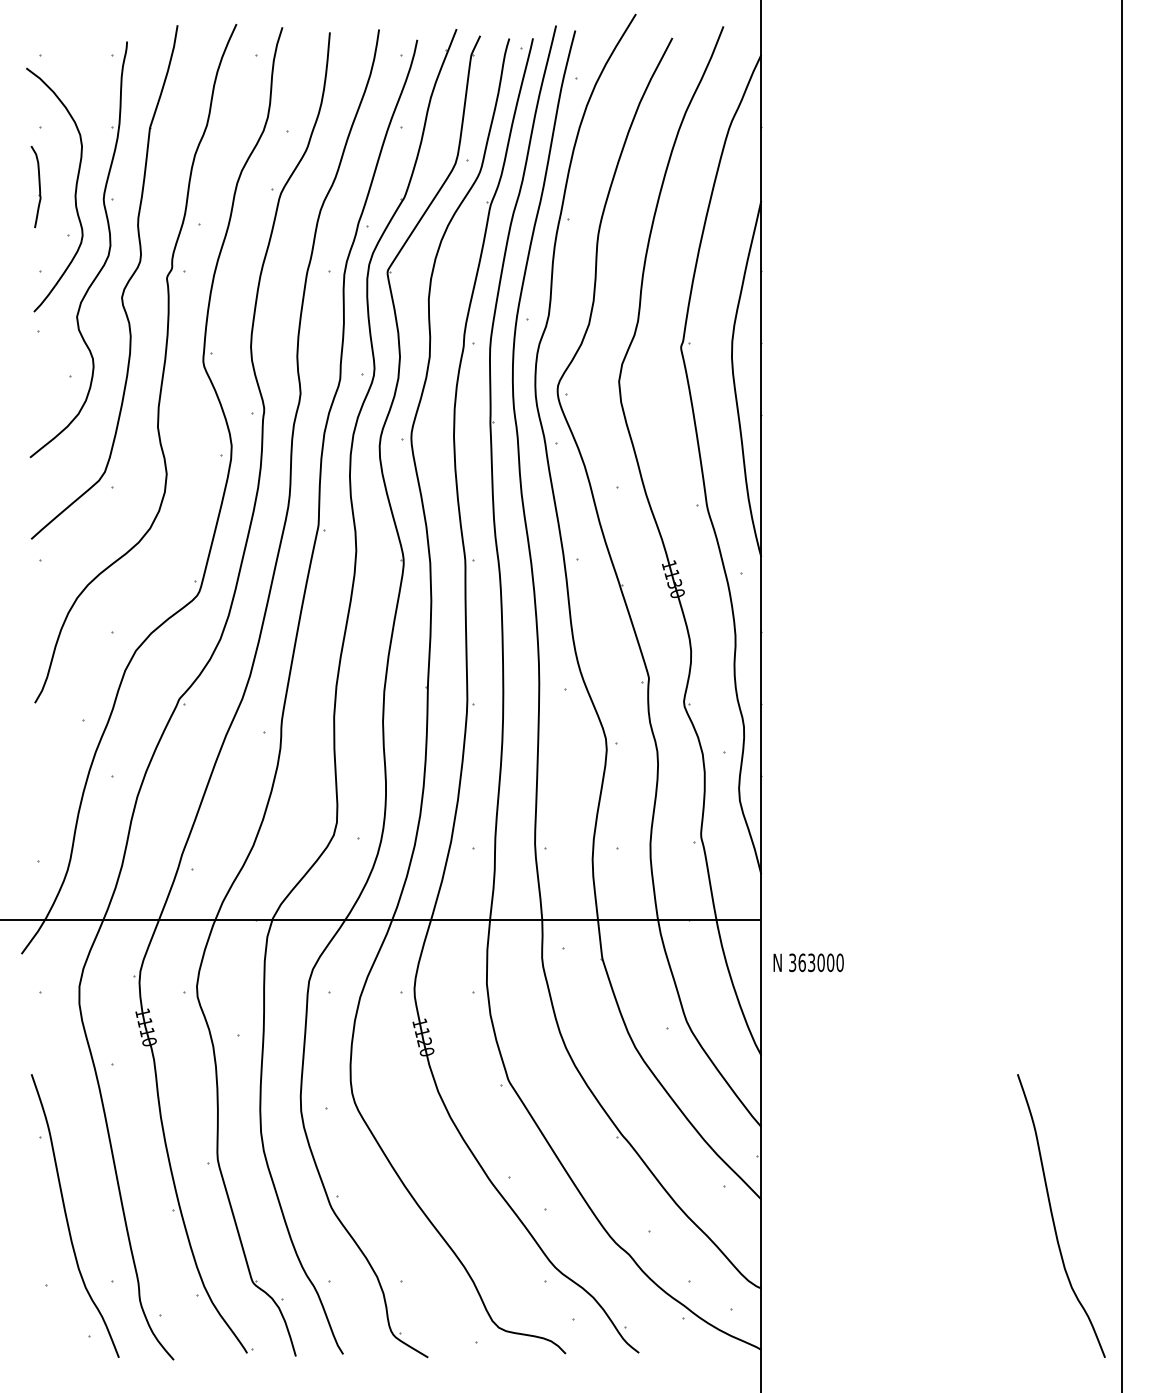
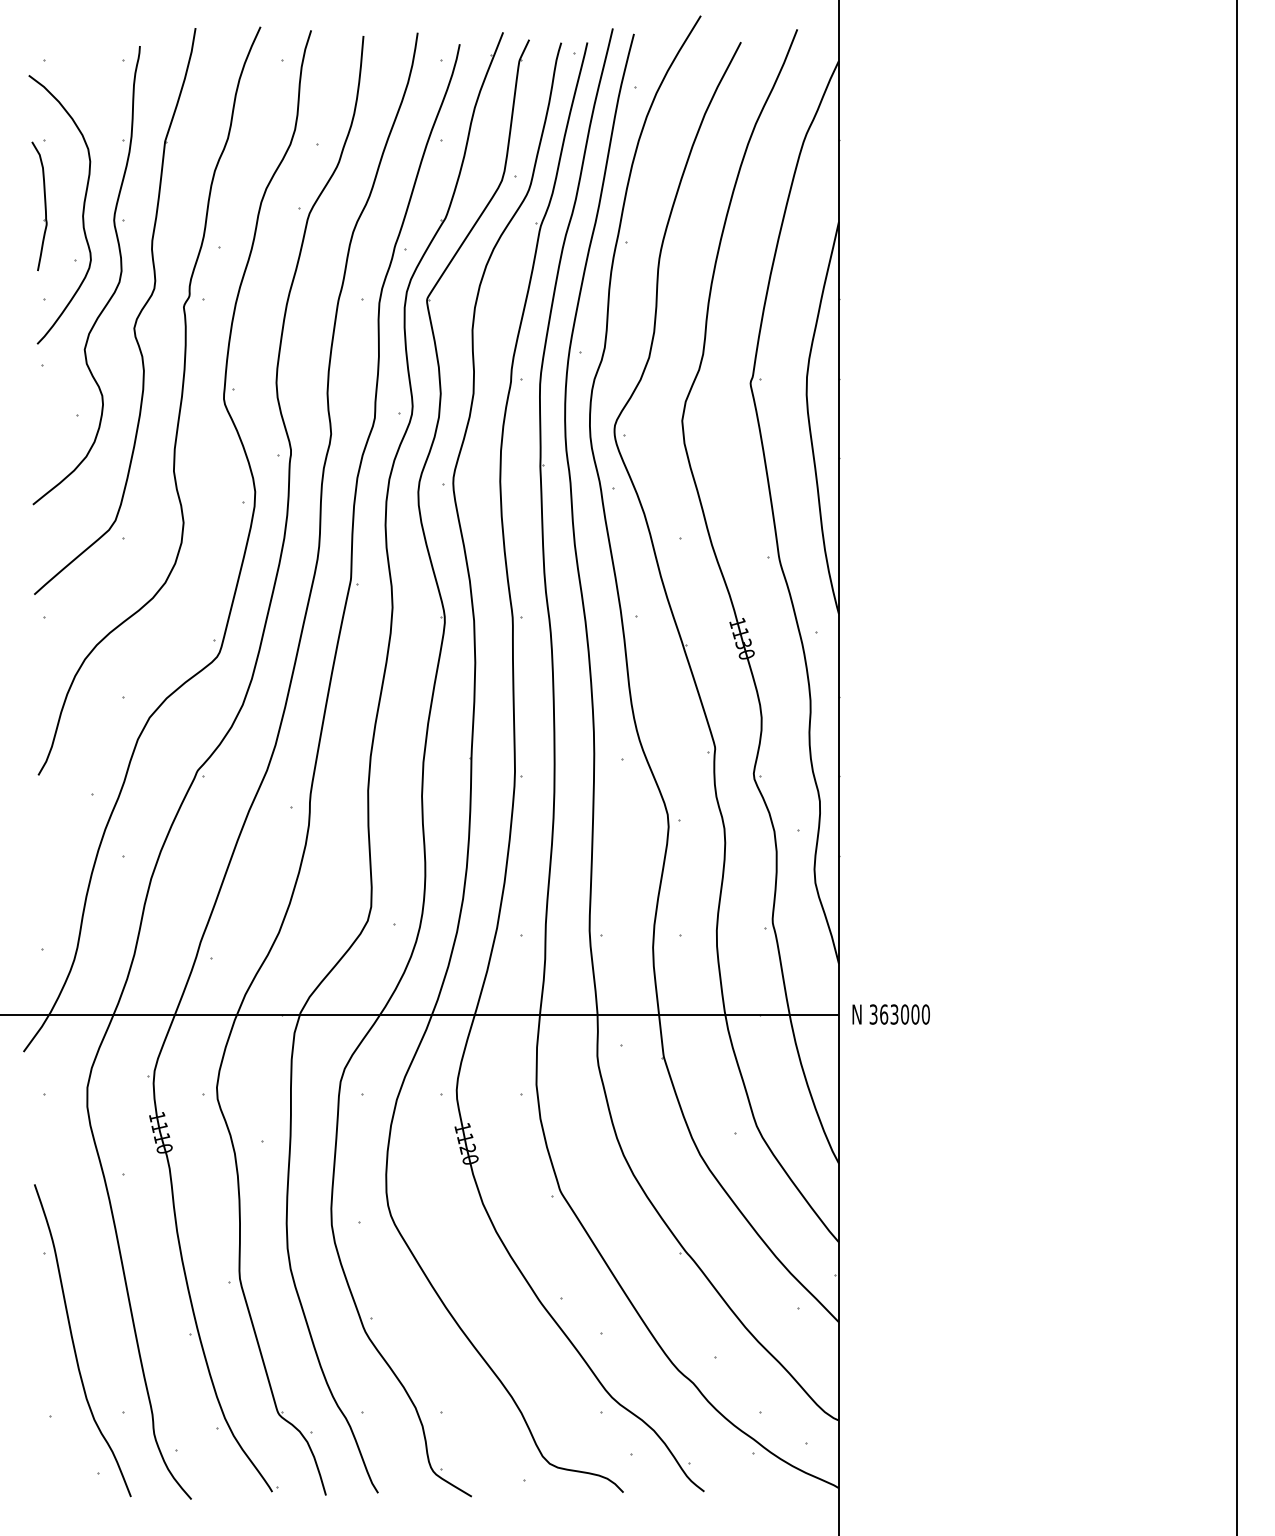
part: (35, 187) -> (39, 206), size x1.43
text: (808, 962) -> (890, 1014), moved
curve: (1053, 1218) -> (1161, 1343), removed

